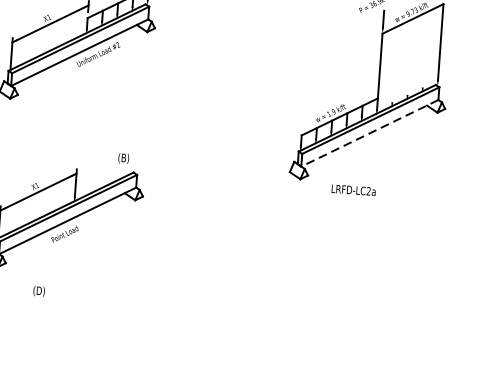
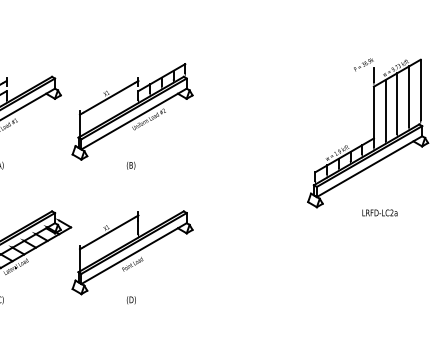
line: (426, 49) -> (409, 96), added
line: (410, 56) -> (397, 103), added
line: (394, 63) -> (385, 109), added
line: (369, 133) -> (369, 166), dashed -> solid
text: (122, 158) -> (130, 165), moved
text: (353, 189) -> (379, 212), moved
text: (37, 291) -> (130, 300), moved

